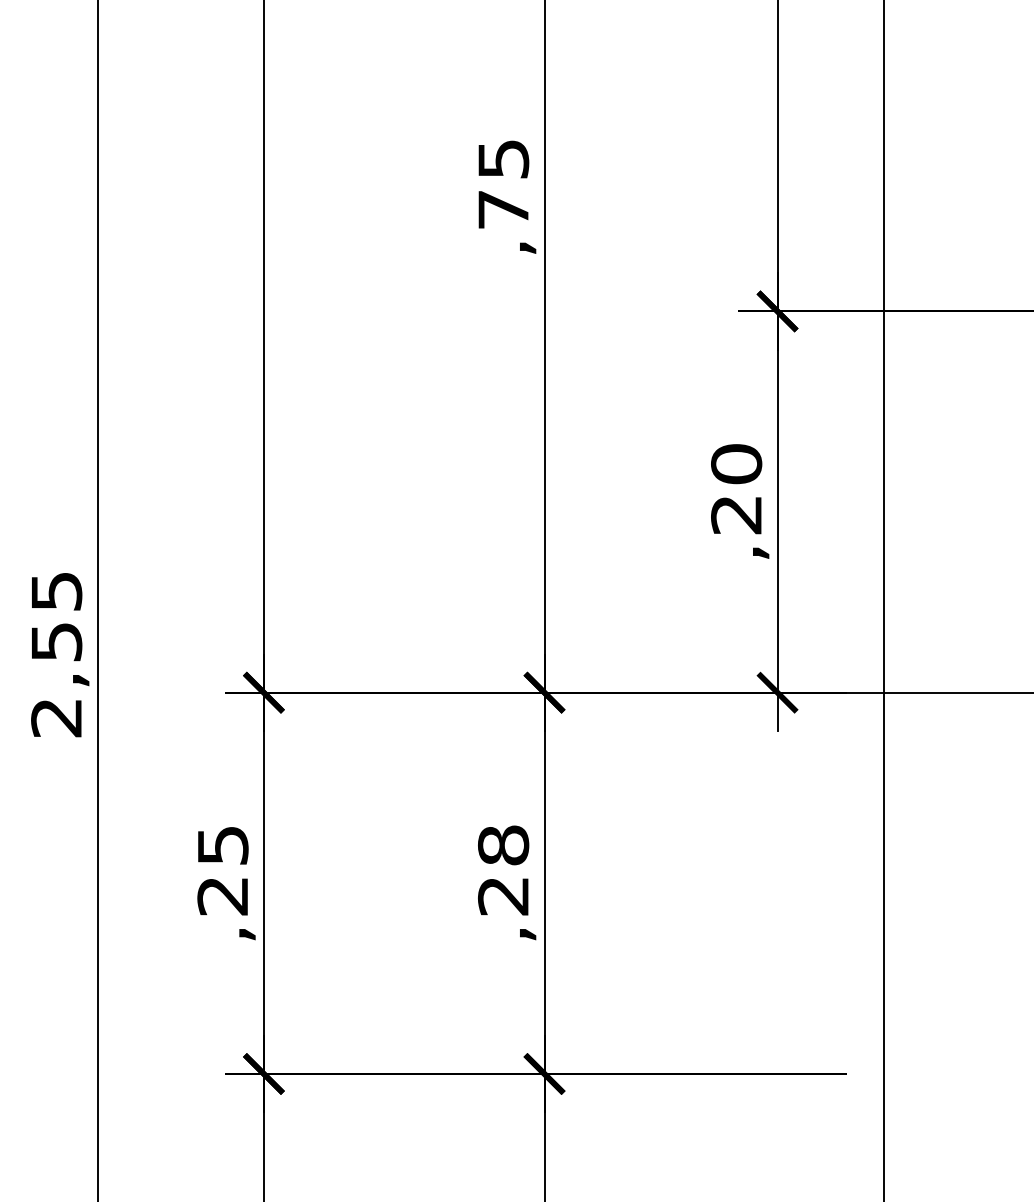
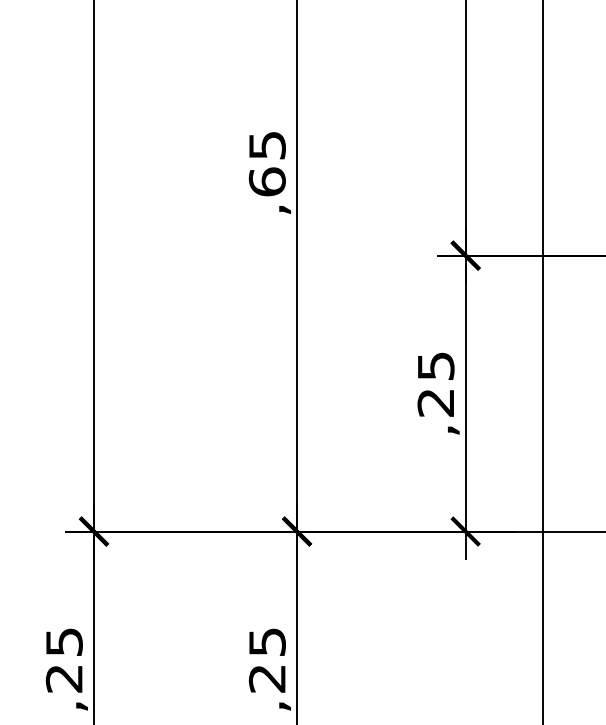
text: (503, 209) -> (267, 181), ,75 -> ,65
text: (736, 464) -> (435, 366), ,20 -> ,25
text: (503, 845) -> (267, 642), ,28 -> ,25

